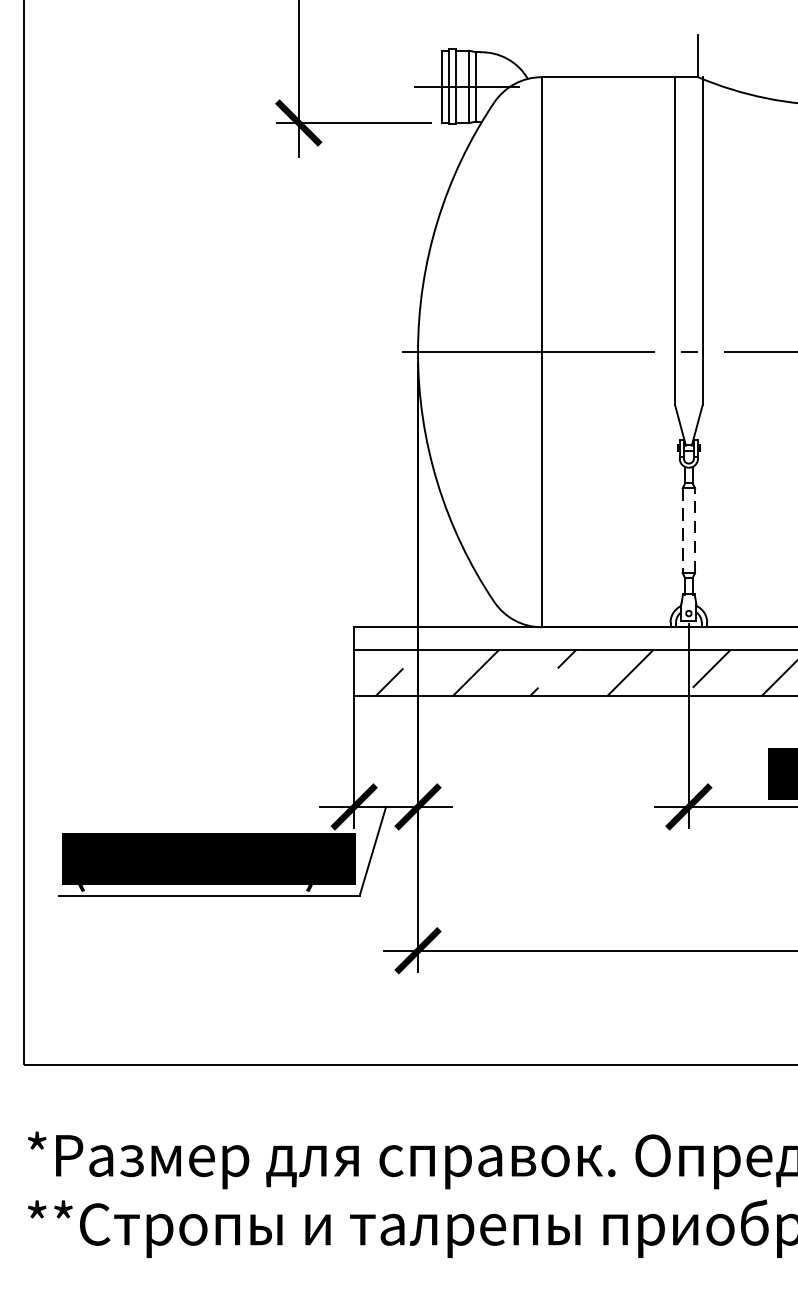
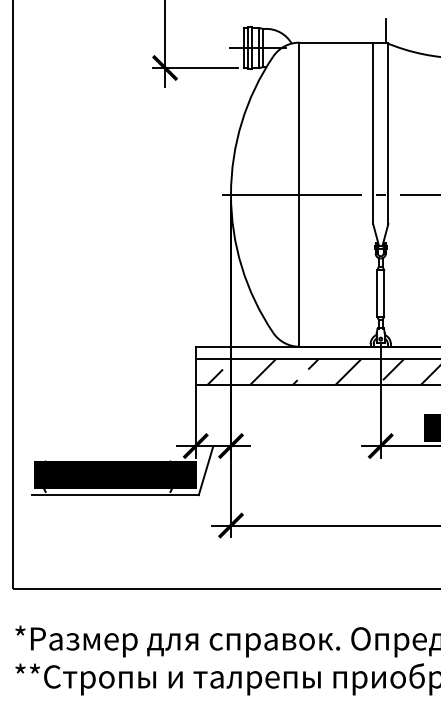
line: (695, 529) -> (384, 292), dashed -> solid
line: (682, 530) -> (377, 293), dashed -> solid

